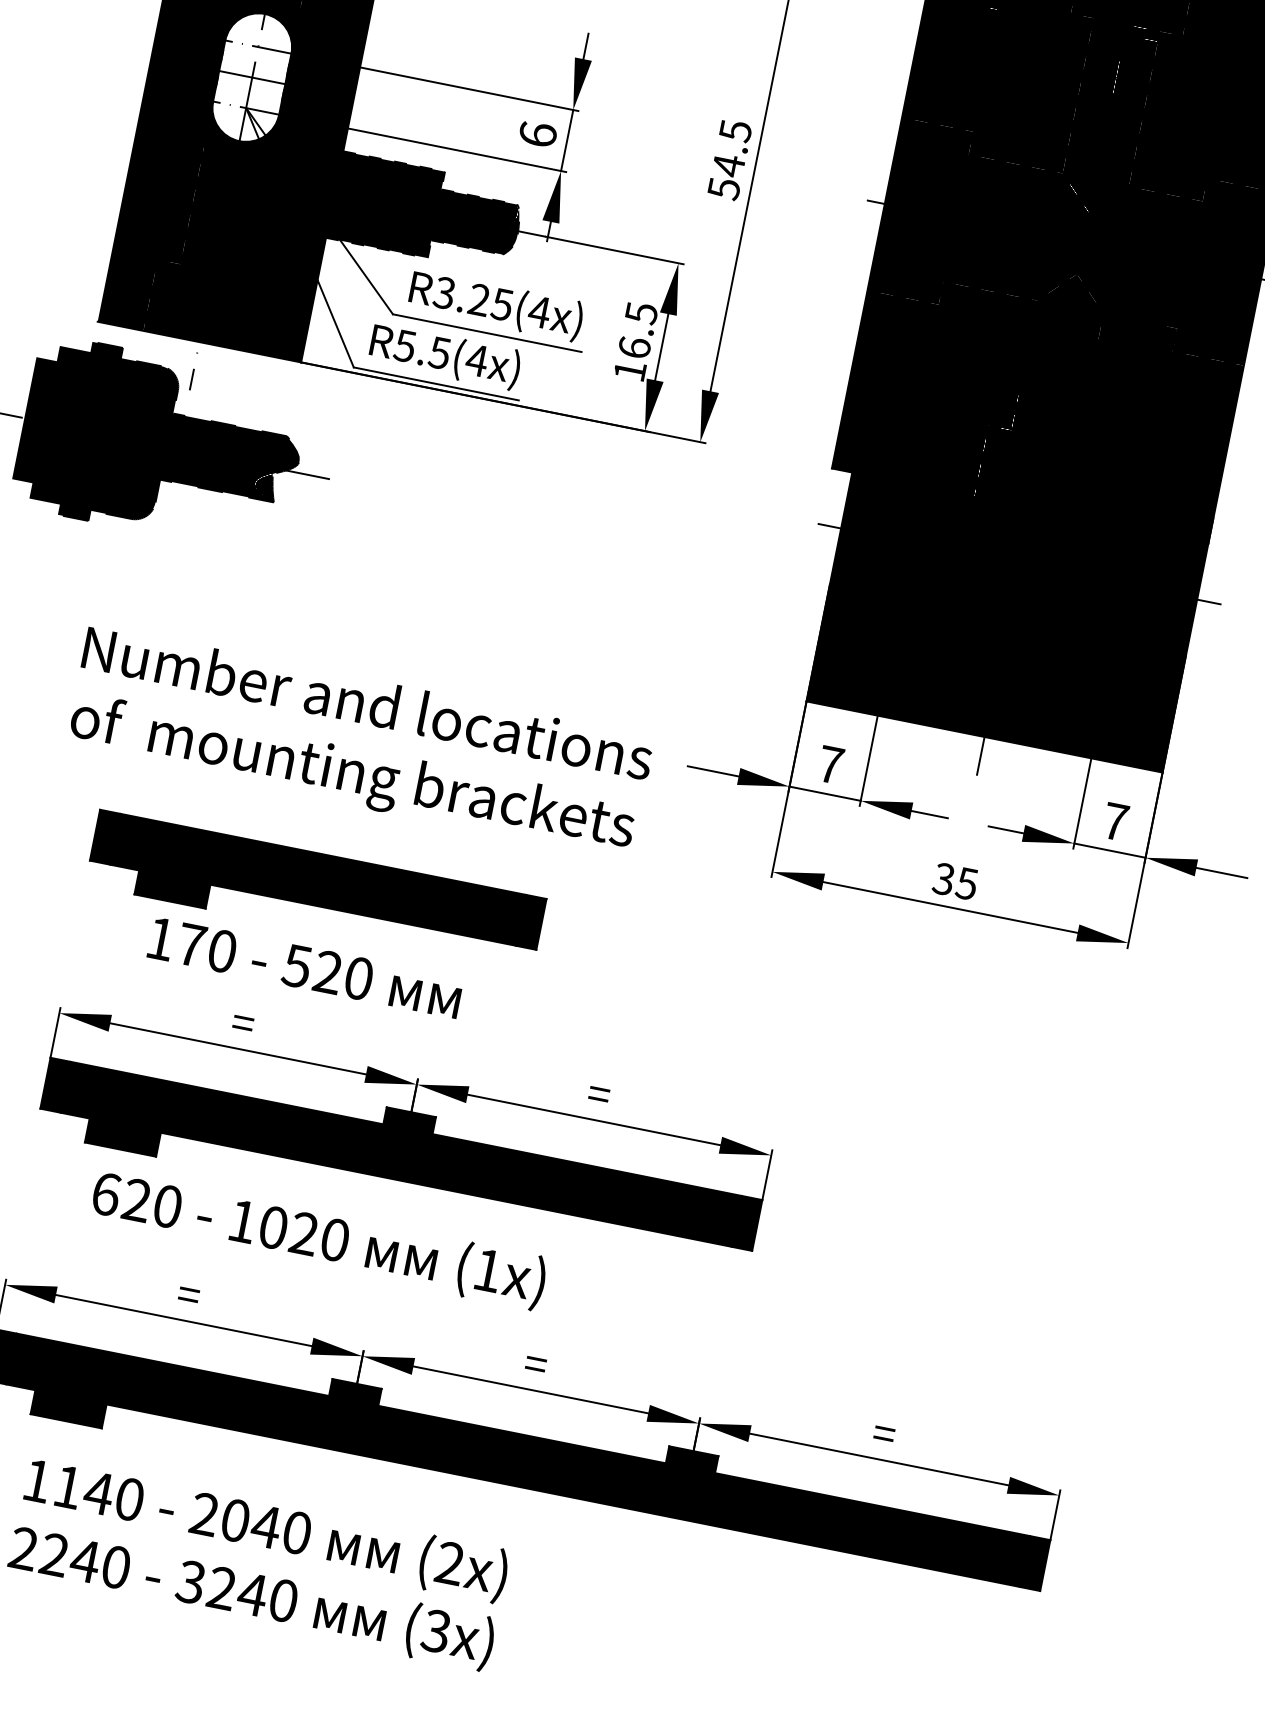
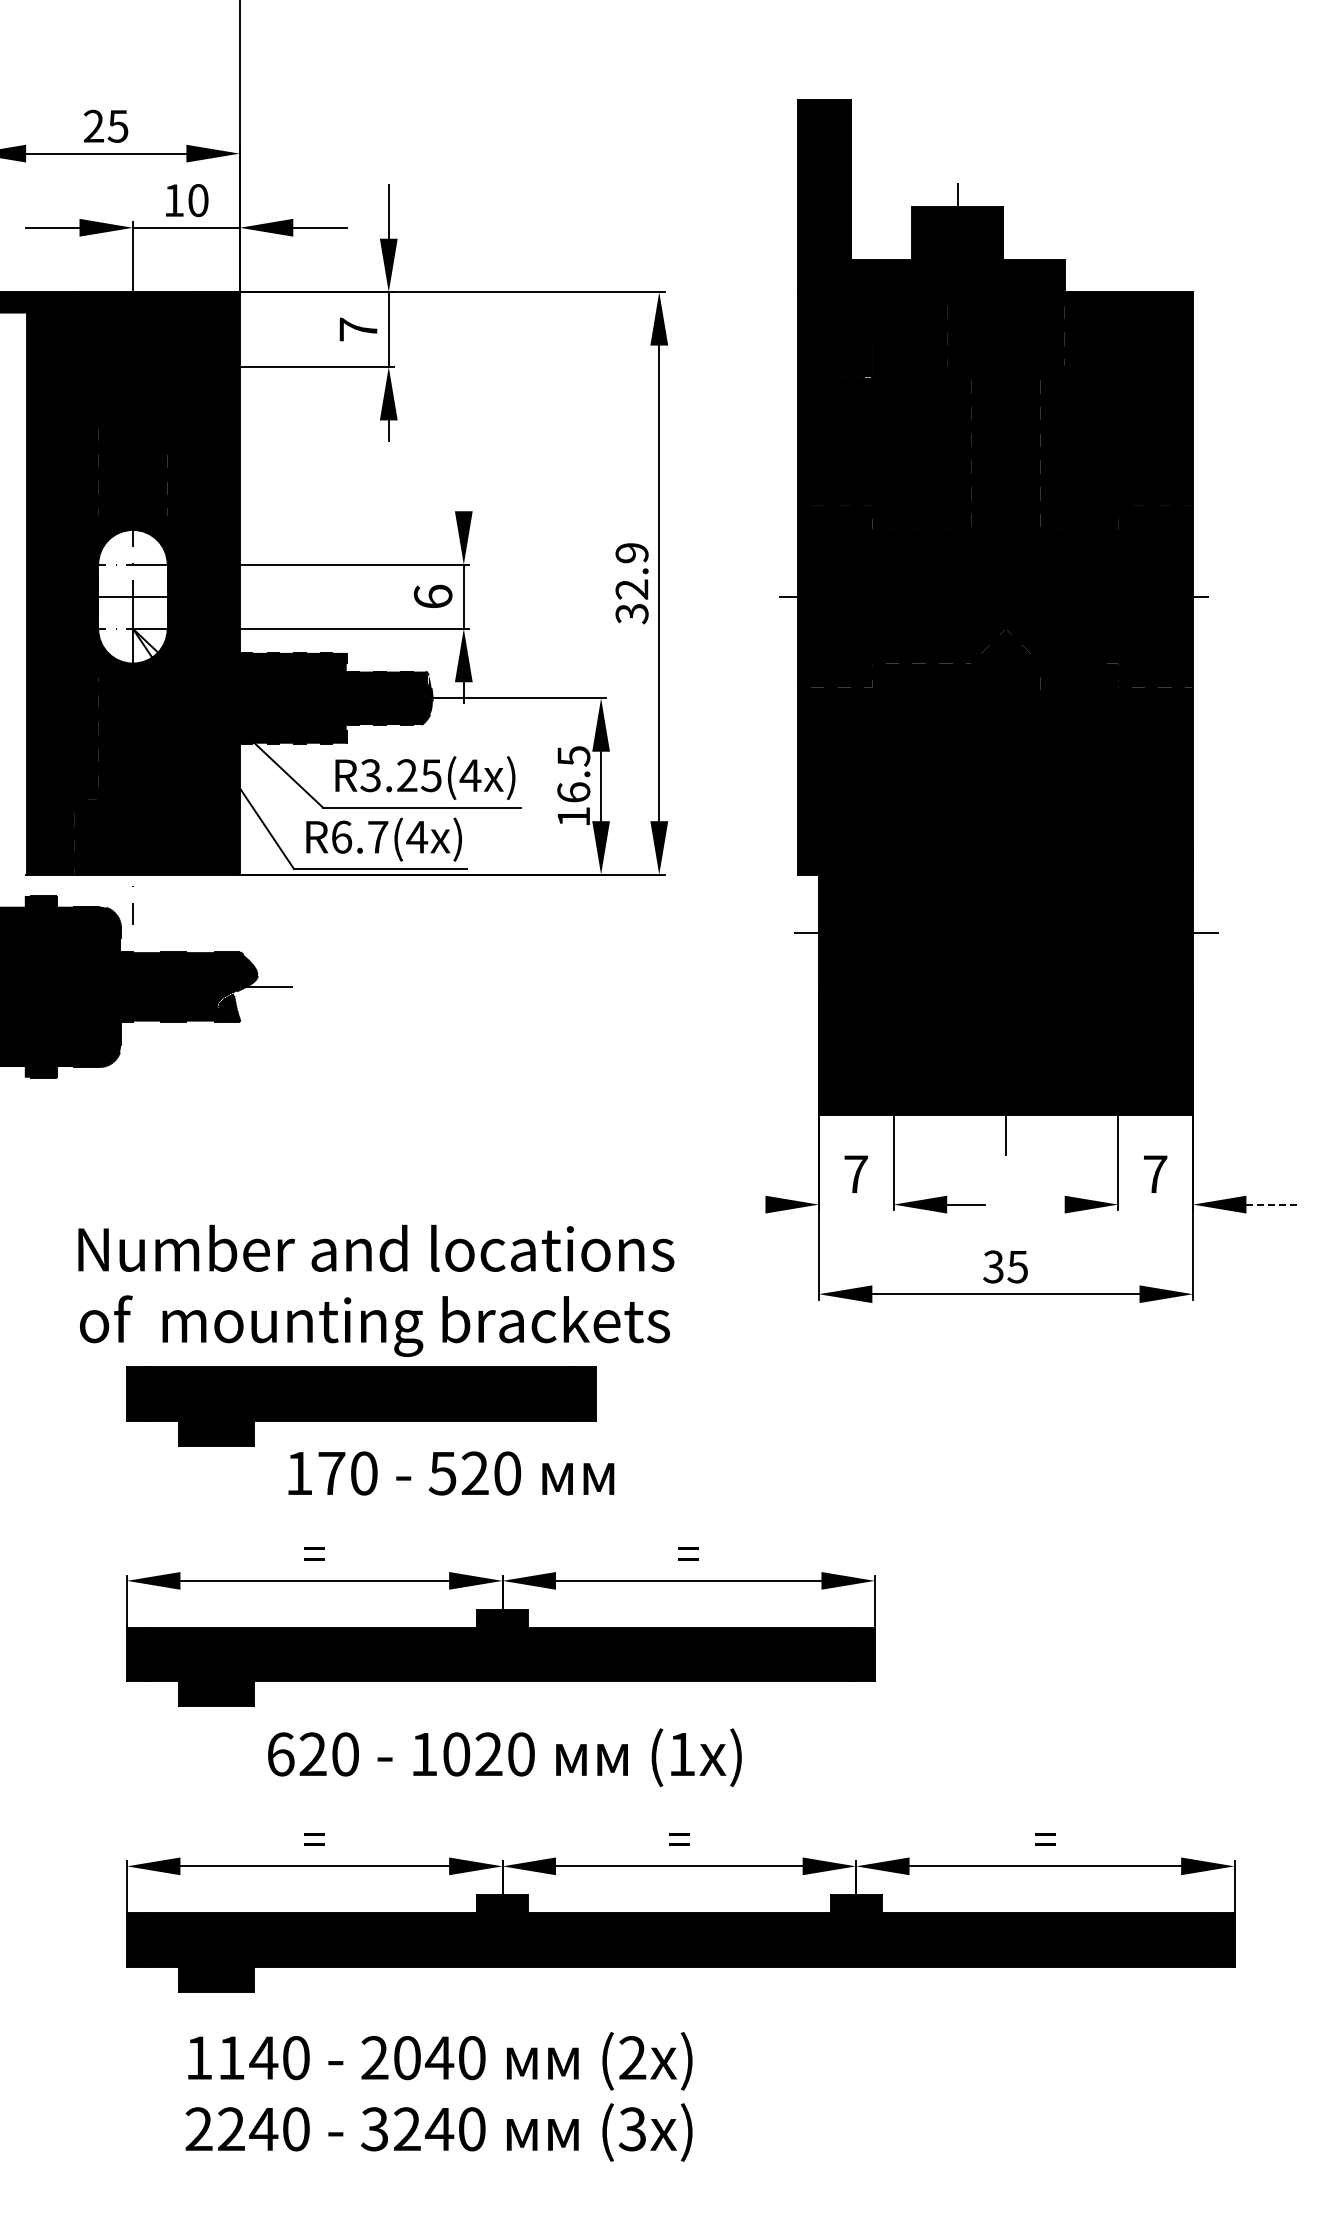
line: (585, 45) -> (463, 497), removed
text: (729, 159) -> (631, 583), 54.5 -> 32.9
text: (422, 348) -> (359, 836), R5.5(4x) -> R6.7(4x)
text: (360, 742) -> (376, 1290), moved
line: (713, 771) -> (738, 1204), removed
line: (824, 793) -> (855, 1204), removed
line: (1006, 829) -> (1046, 1204), removed
line: (1109, 850) -> (1155, 1204), removed
line: (1222, 872) -> (1273, 1204), solid -> dashed
text: (305, 967) -> (451, 1473), moved
text: (318, 1239) -> (504, 1757), moved

